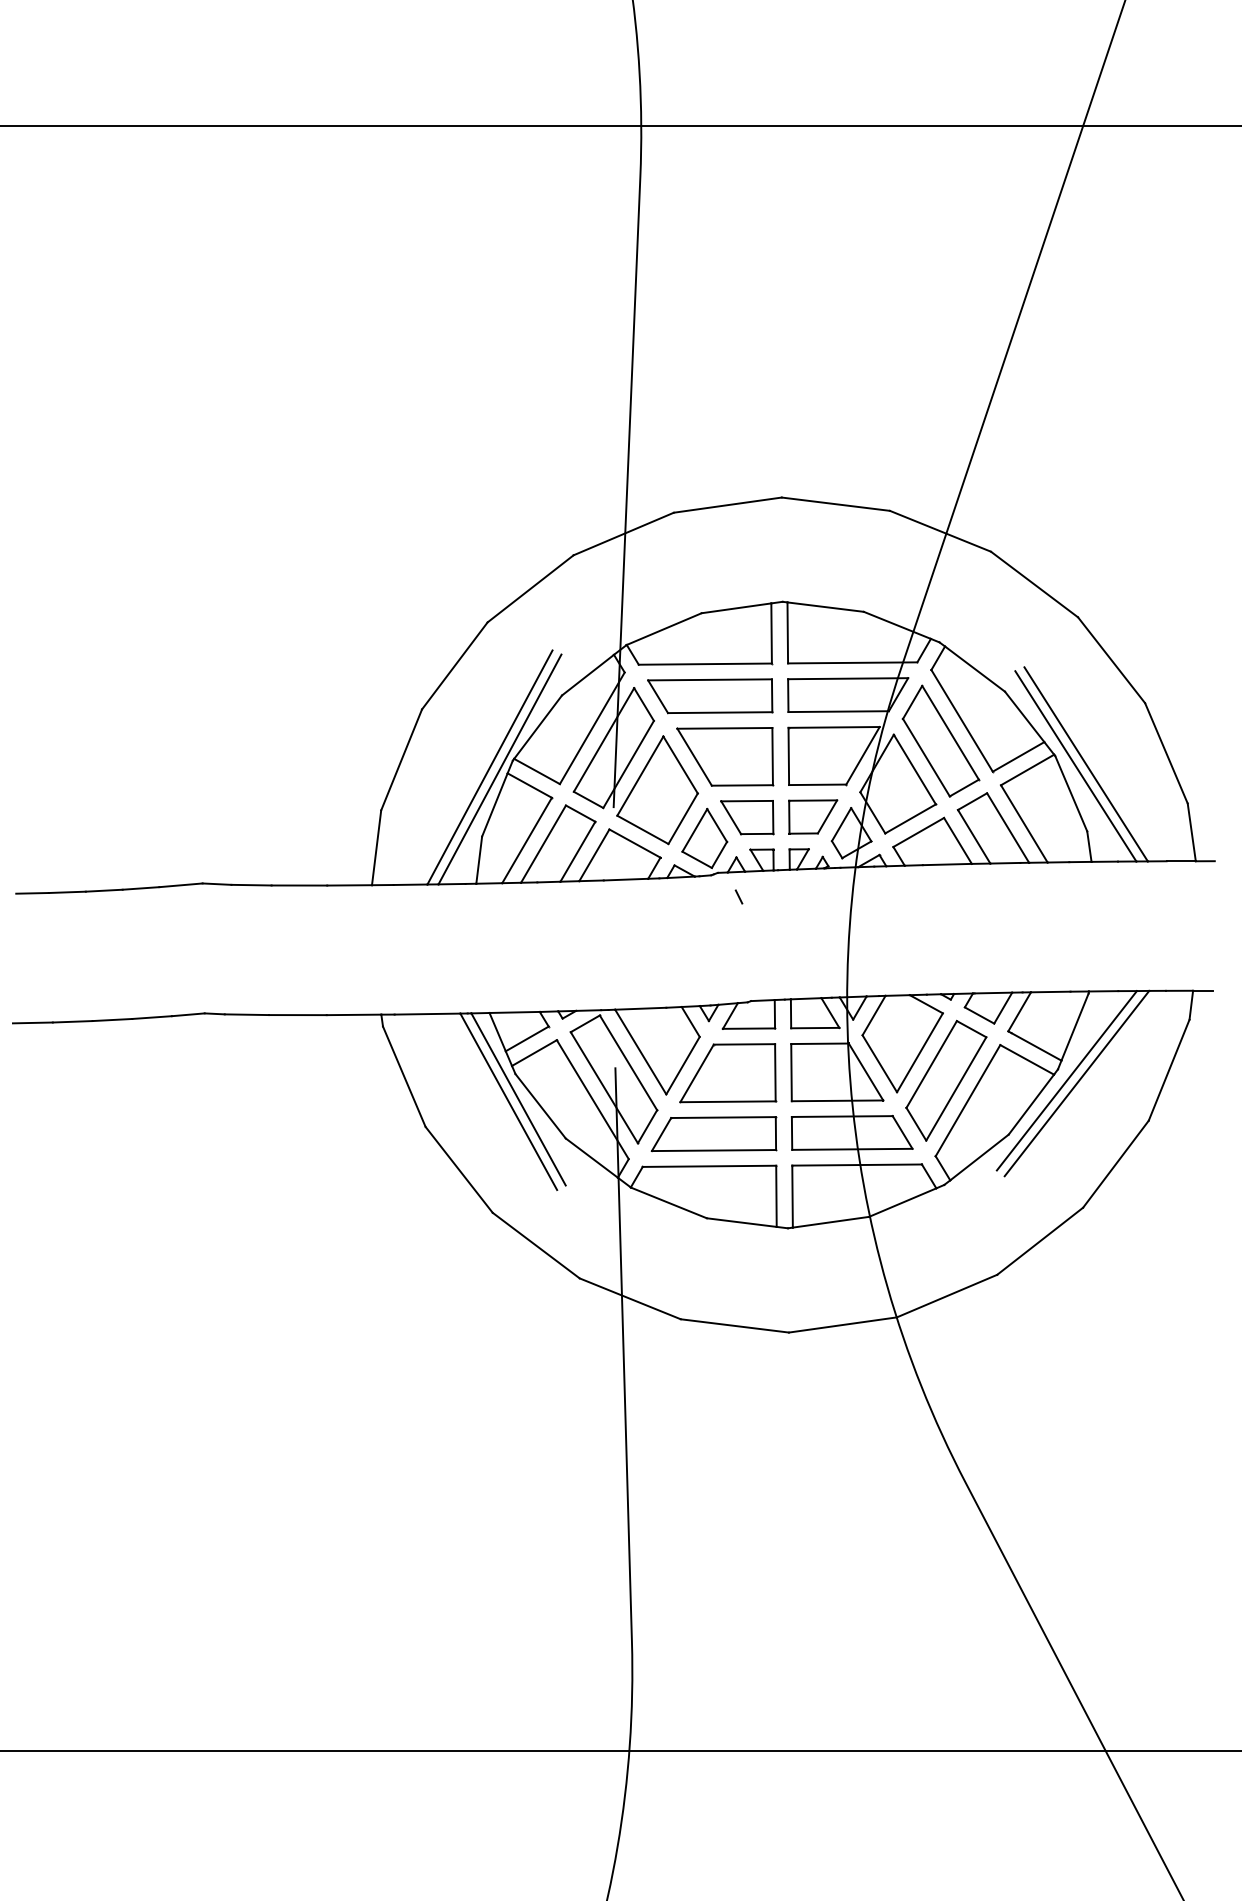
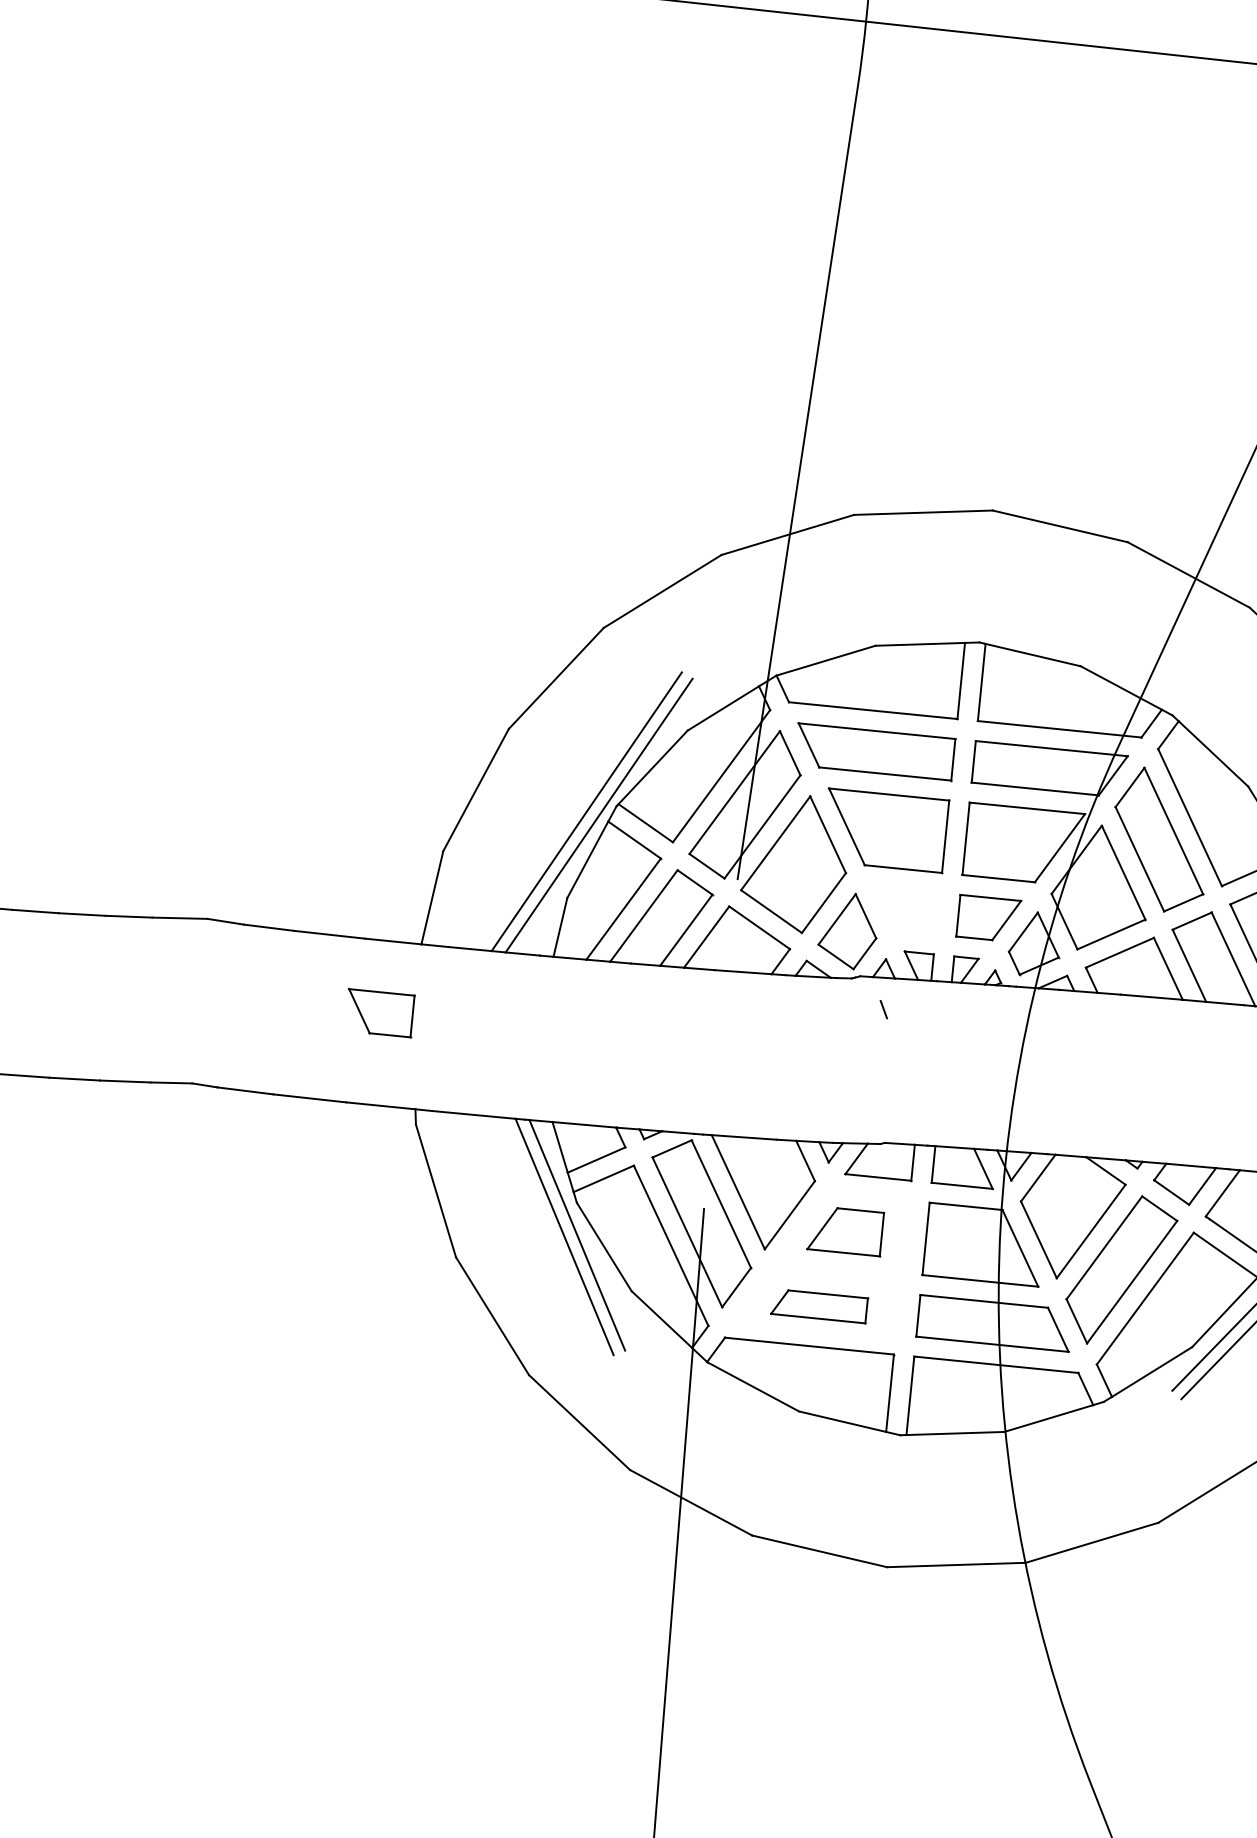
part: (747, 817) -> (380, 1013), moved
part: (728, 1073) -> (846, 1231), size x0.6
part: (713, 1134) -> (818, 1306), size x0.6

